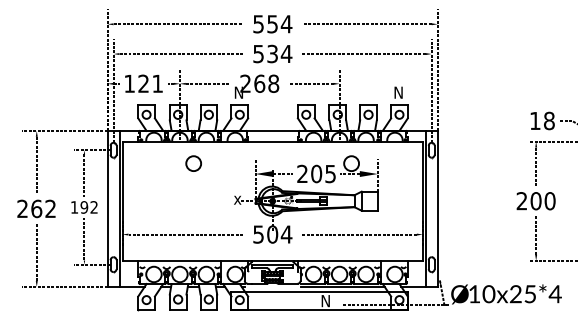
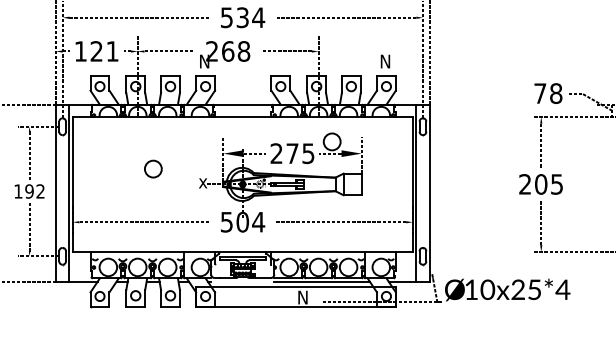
text: (535, 120) -> (540, 93), 18 -> 78
circle: (193, 163) -> (153, 168), moved
text: (316, 173) -> (292, 153), 205 -> 275
text: (549, 201) -> (556, 184), 200 -> 205

